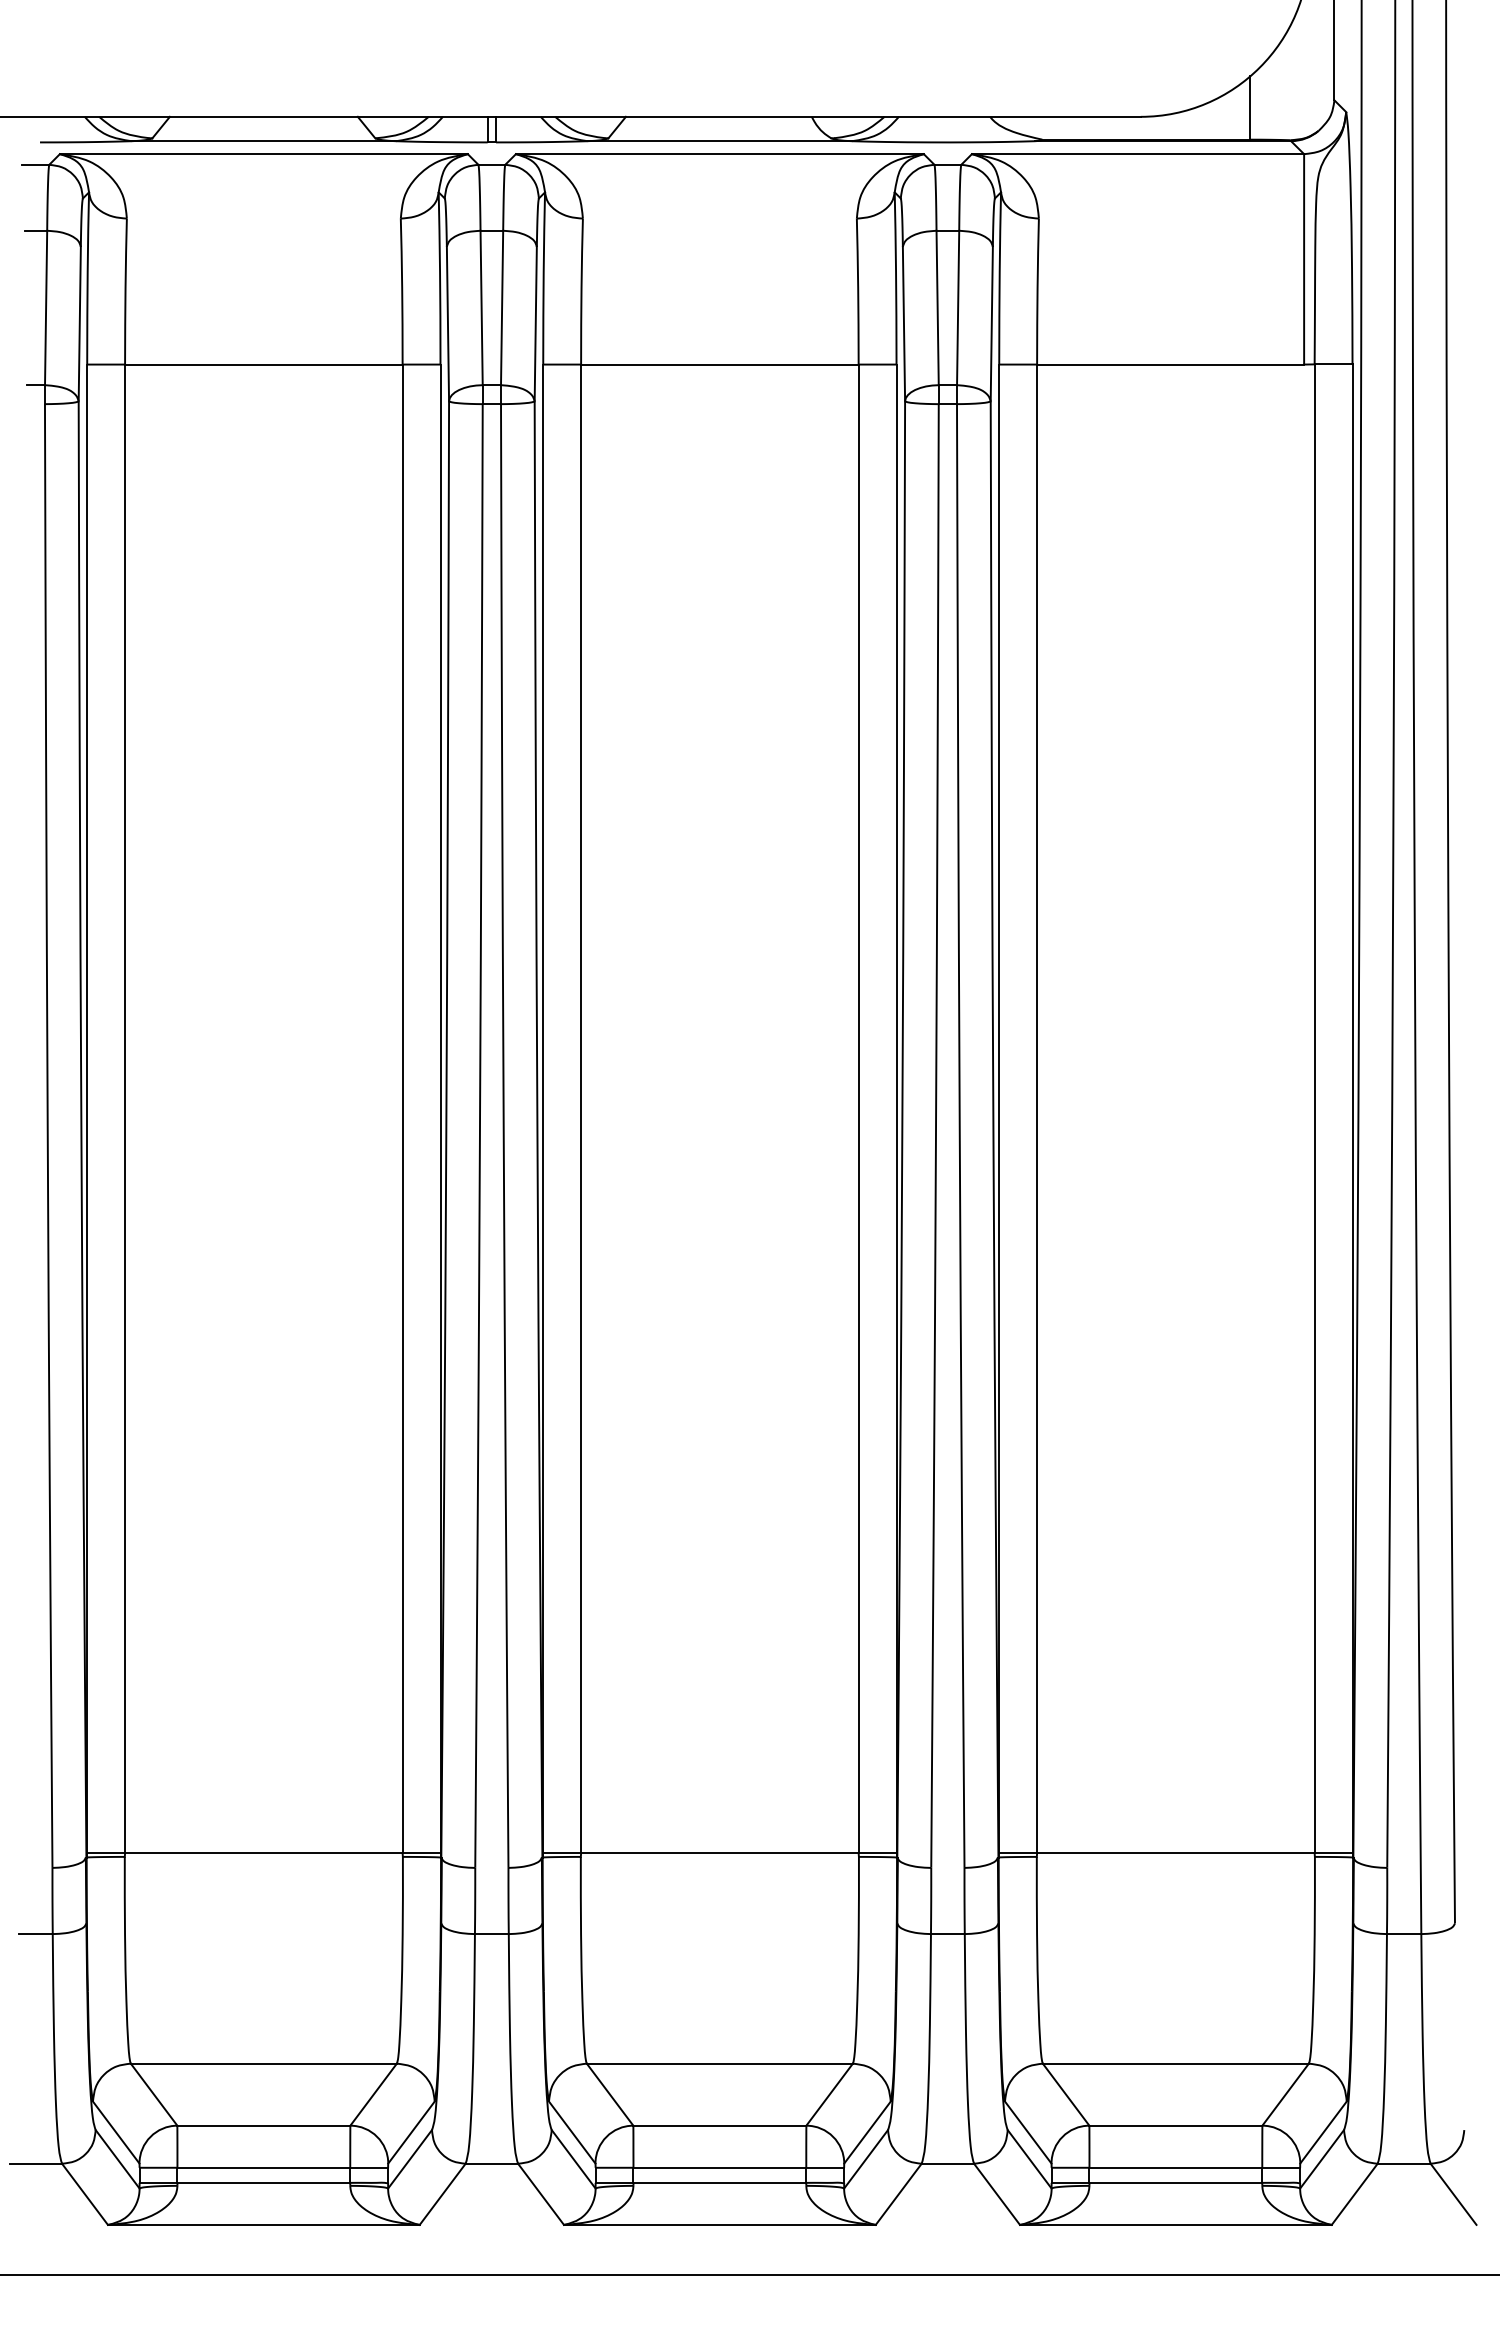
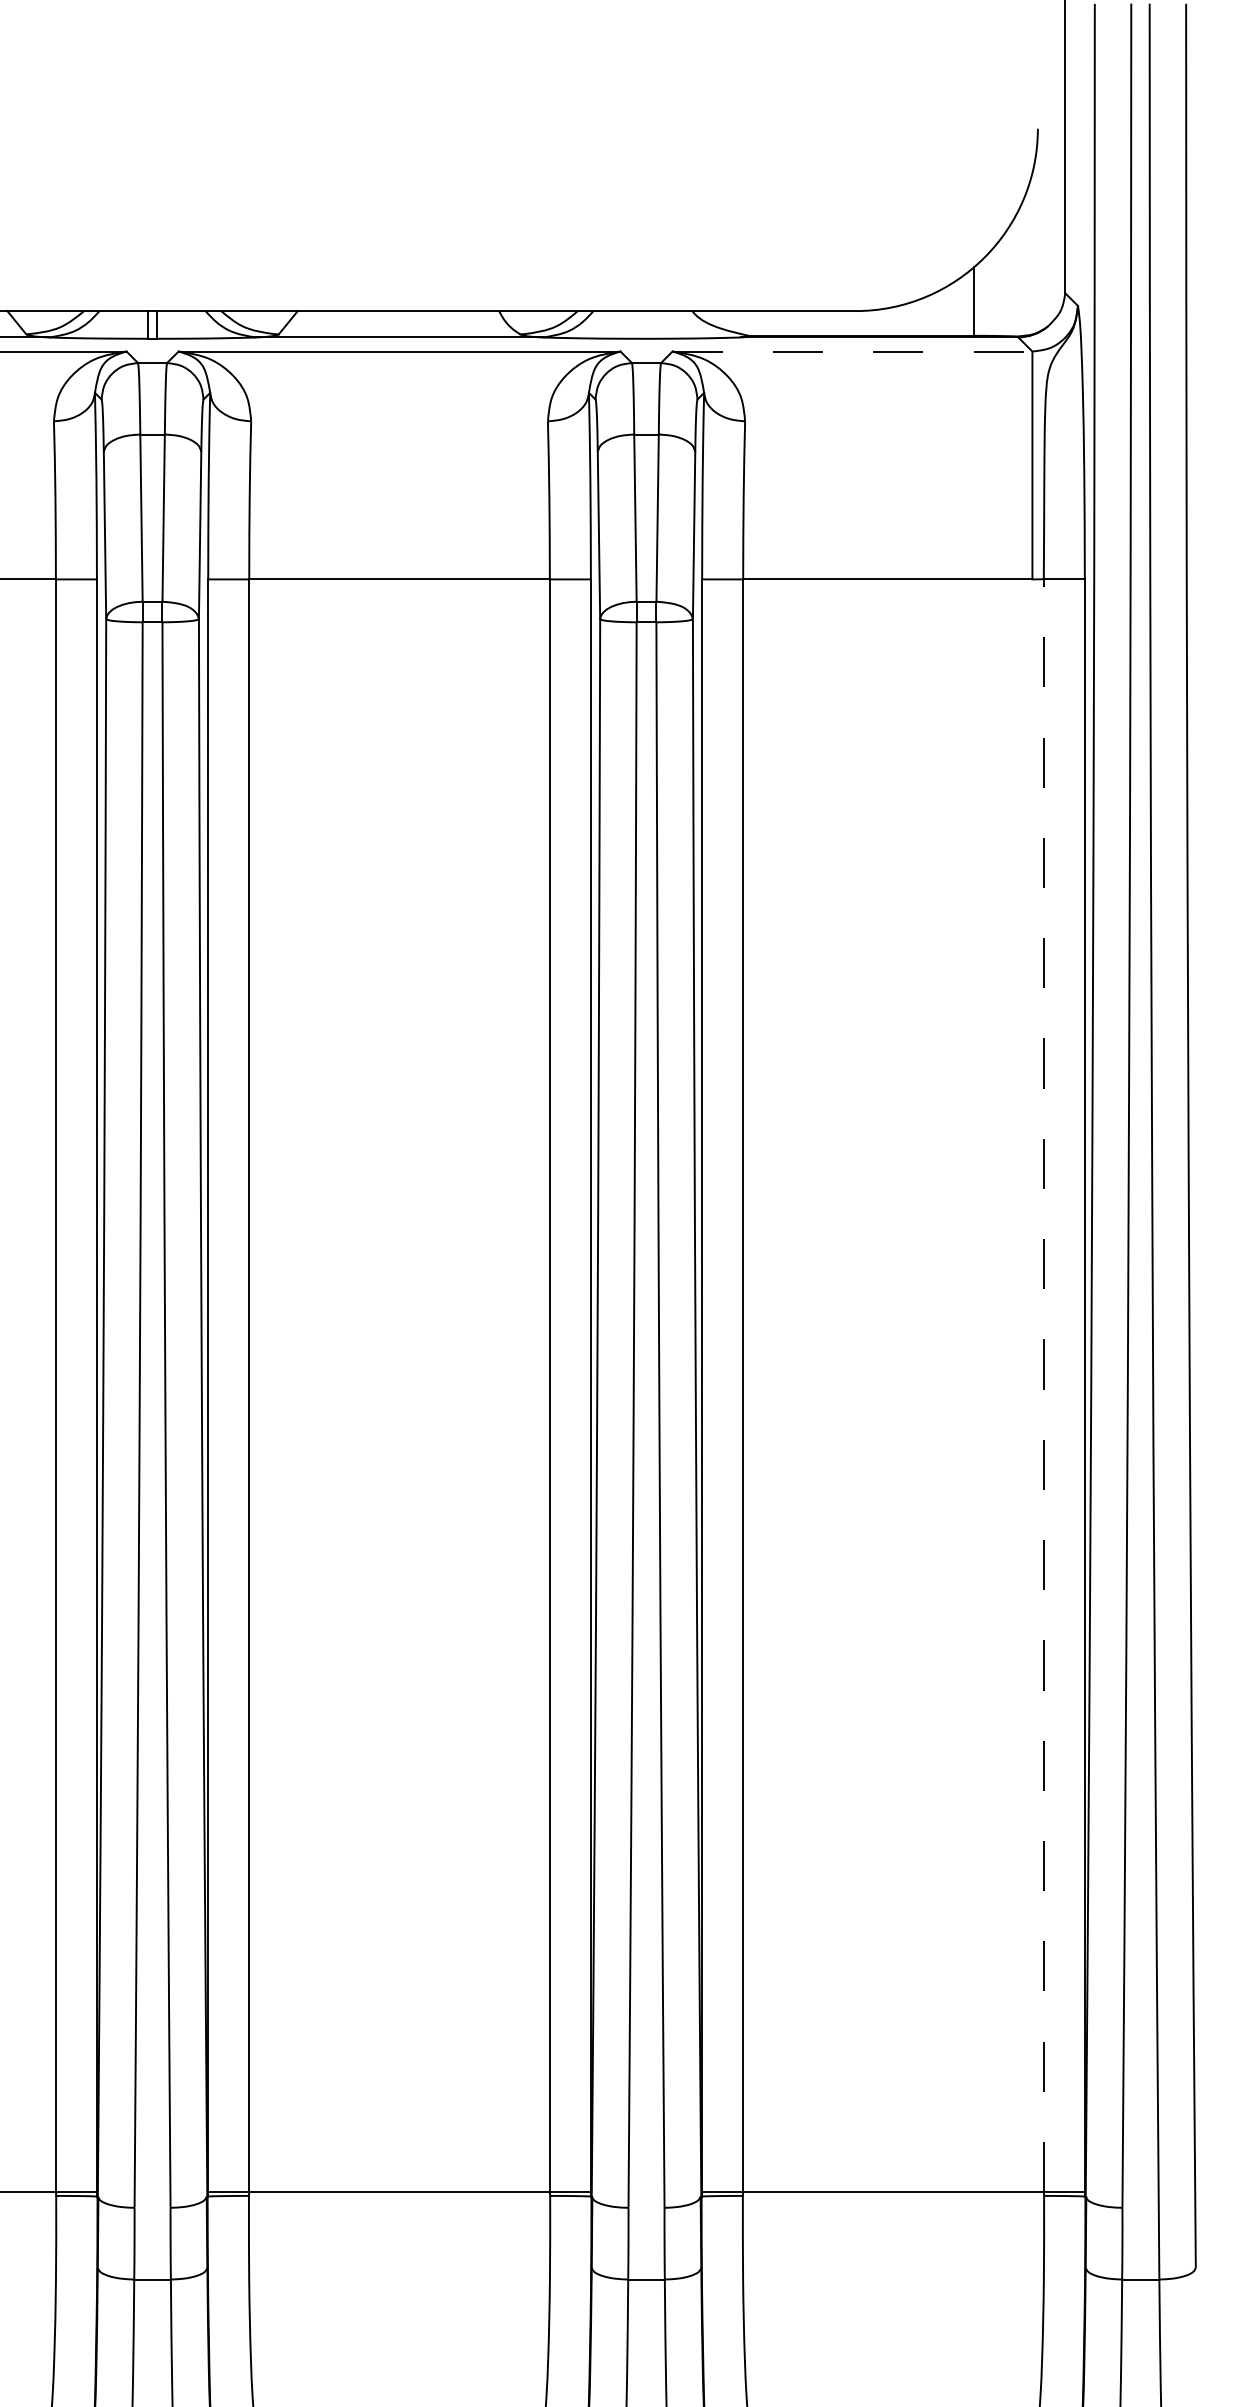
line: (1138, 154) -> (853, 351), solid -> dashed
line: (1314, 1108) -> (1043, 1385), solid -> dashed

